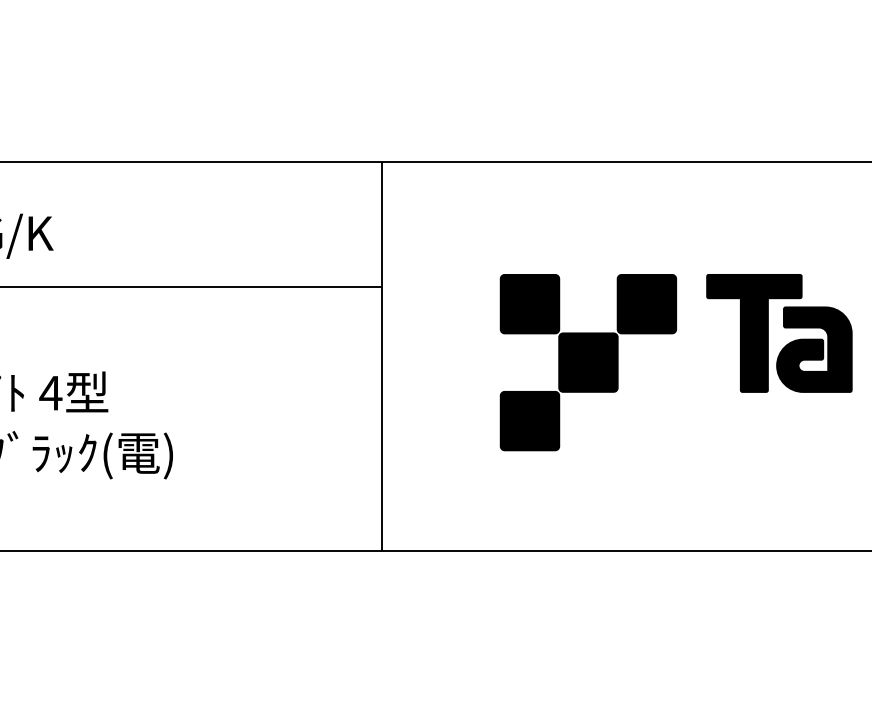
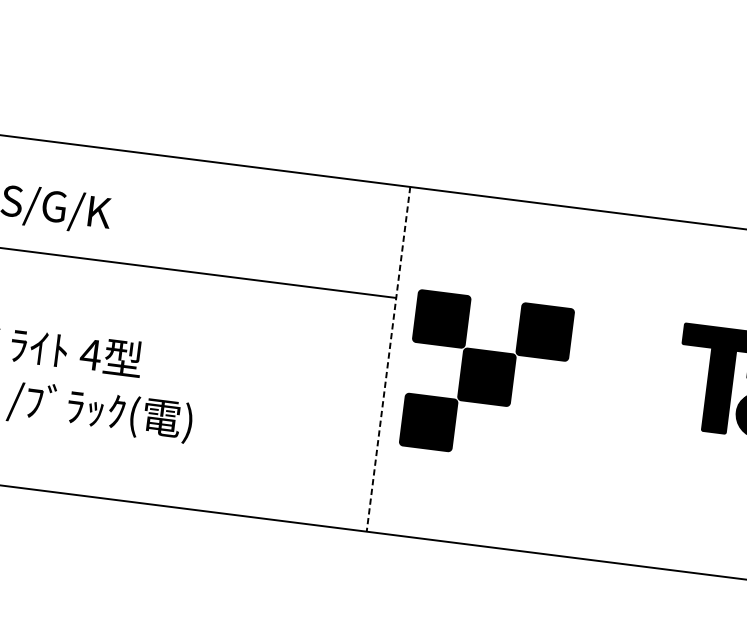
line: (382, 356) -> (388, 359), solid -> dashed
part: (588, 362) -> (487, 377), moved

